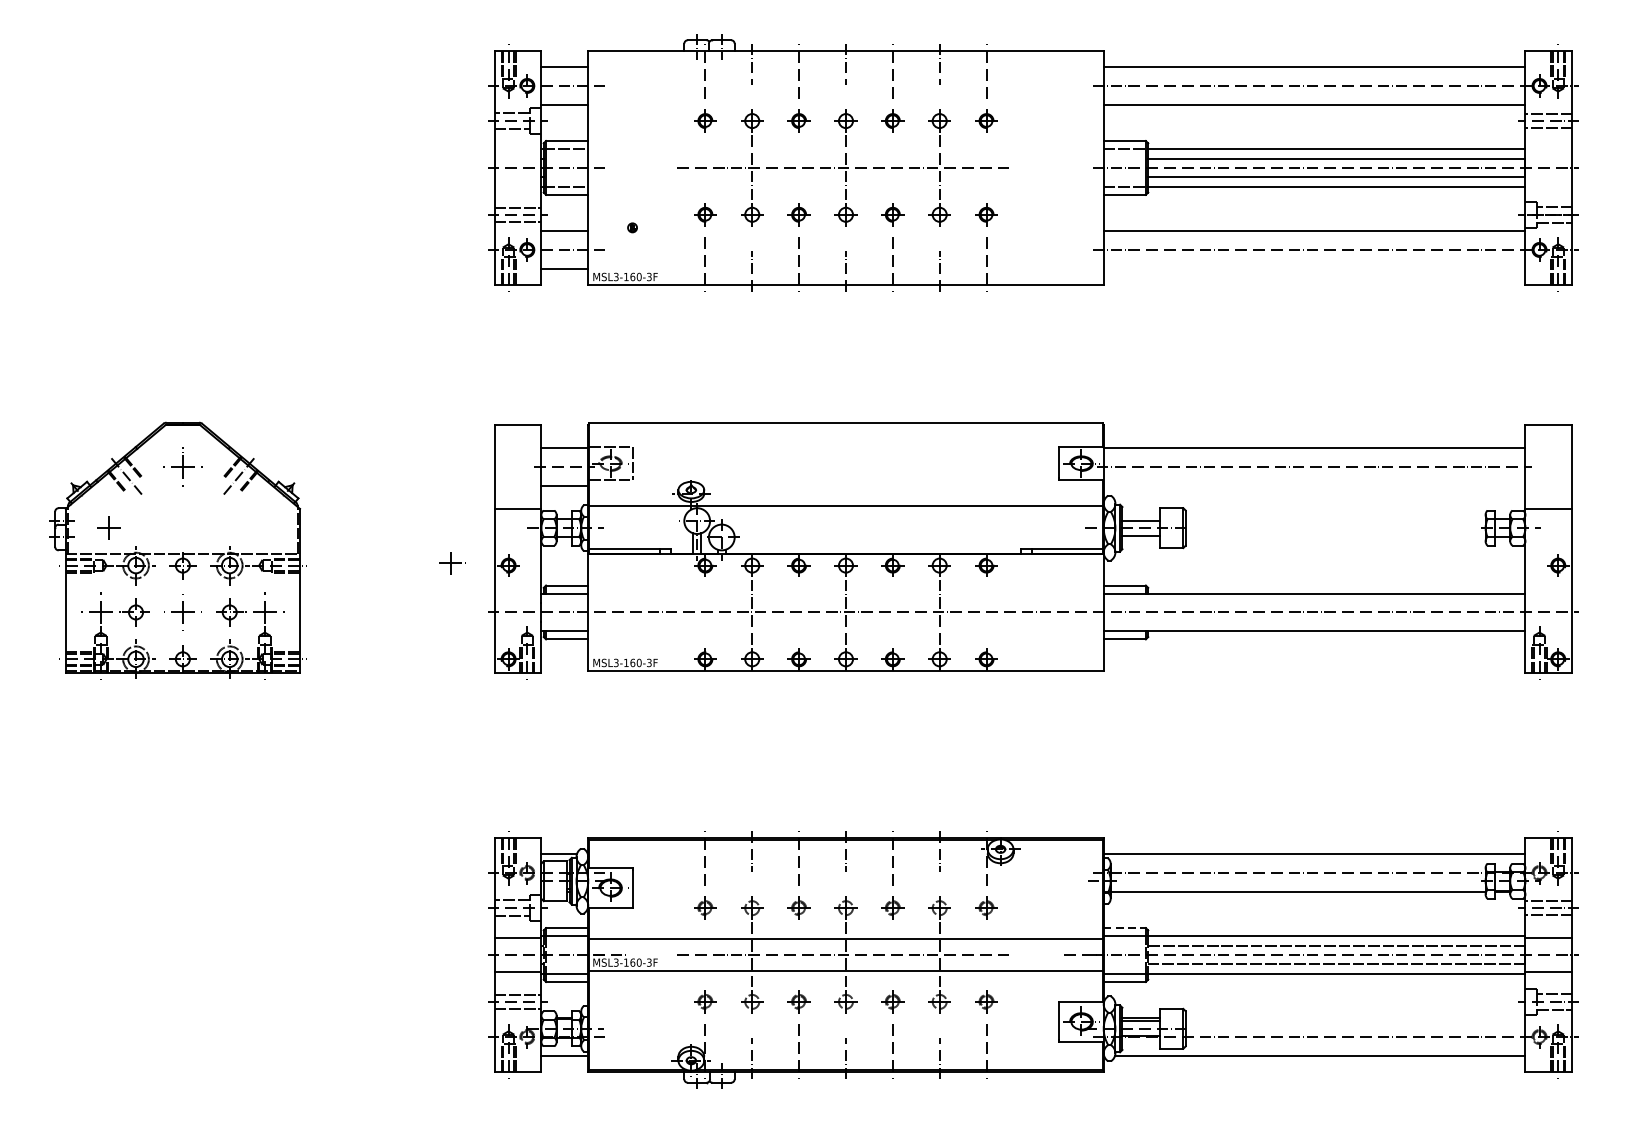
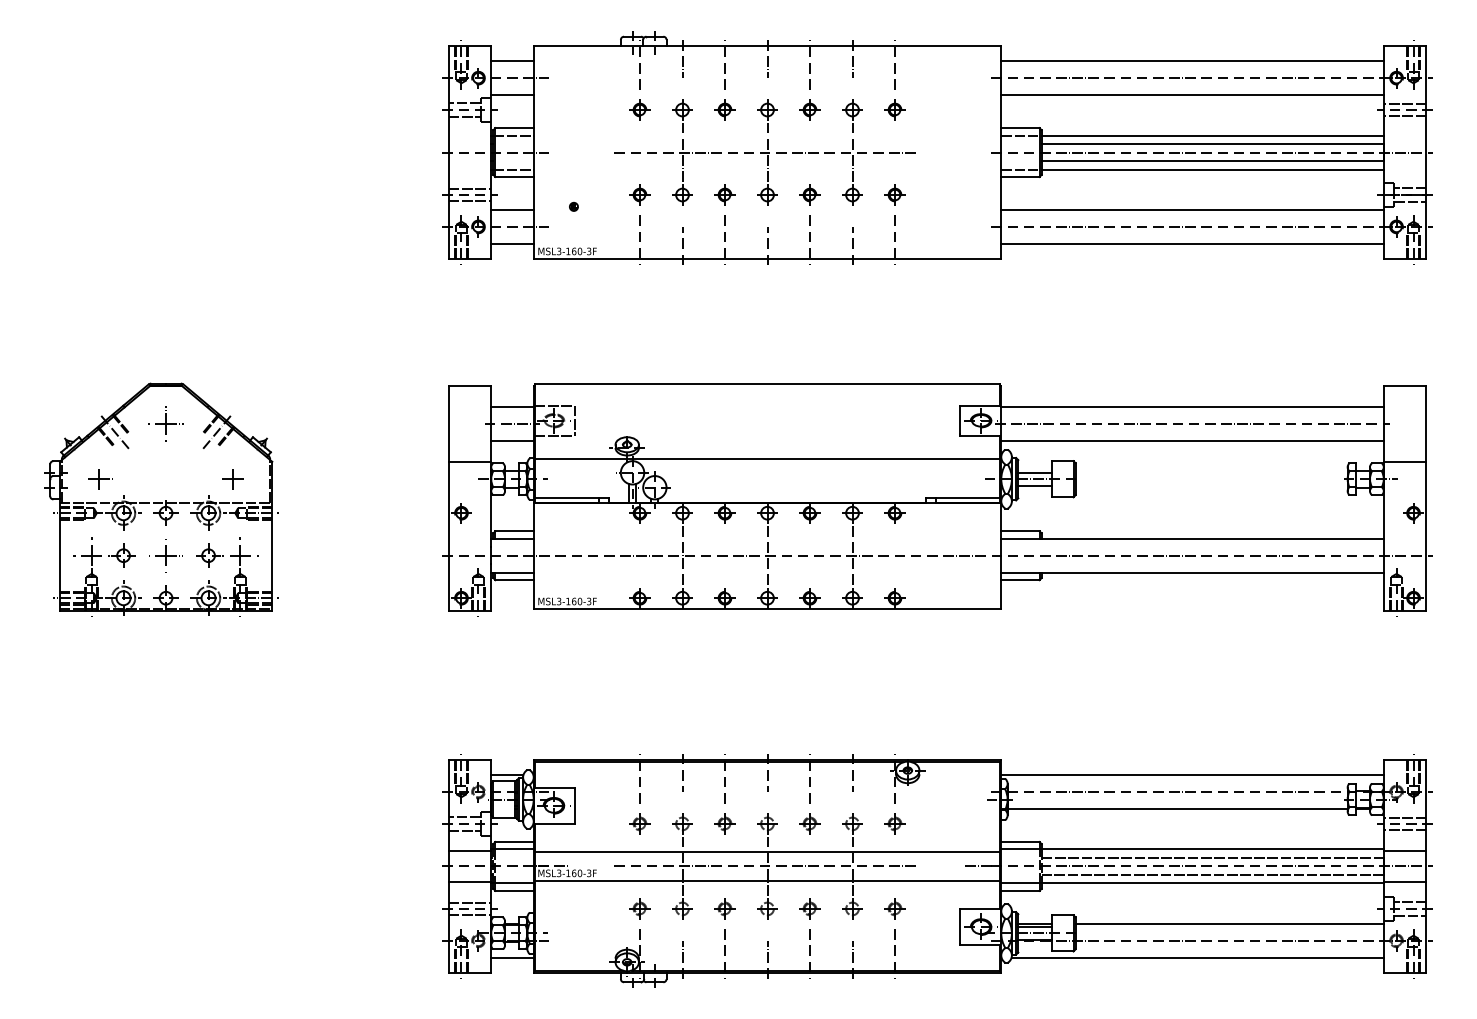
line: (1314, 268) -> (1192, 243), added
line: (1314, 485) -> (1192, 440), added
part: (450, 563) -> (232, 479), moved
line: (1124, 928) -> (1020, 842), dashed -> solid
line: (1355, 1017) -> (1229, 923), added

